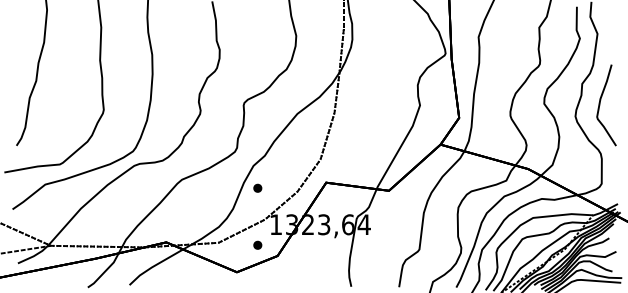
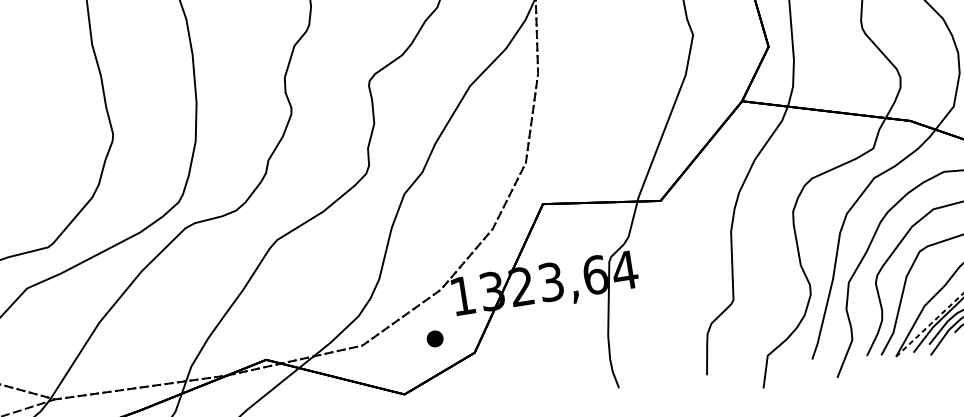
part: (257, 187) -> (417, 232), removed

